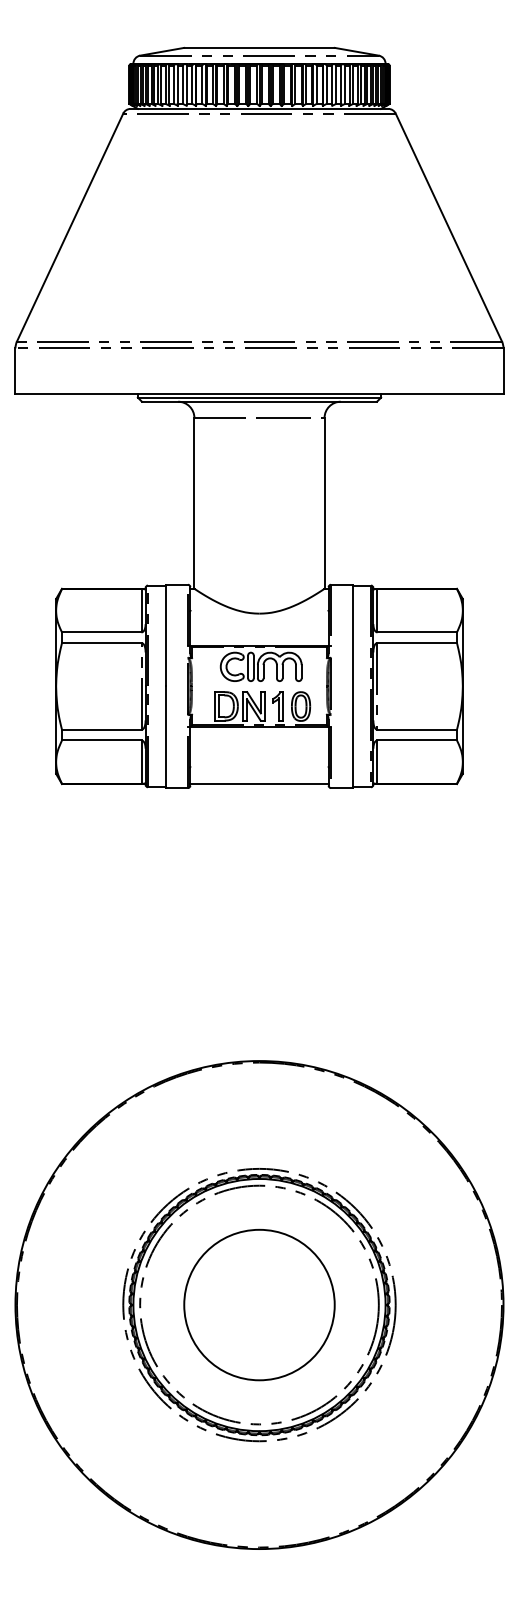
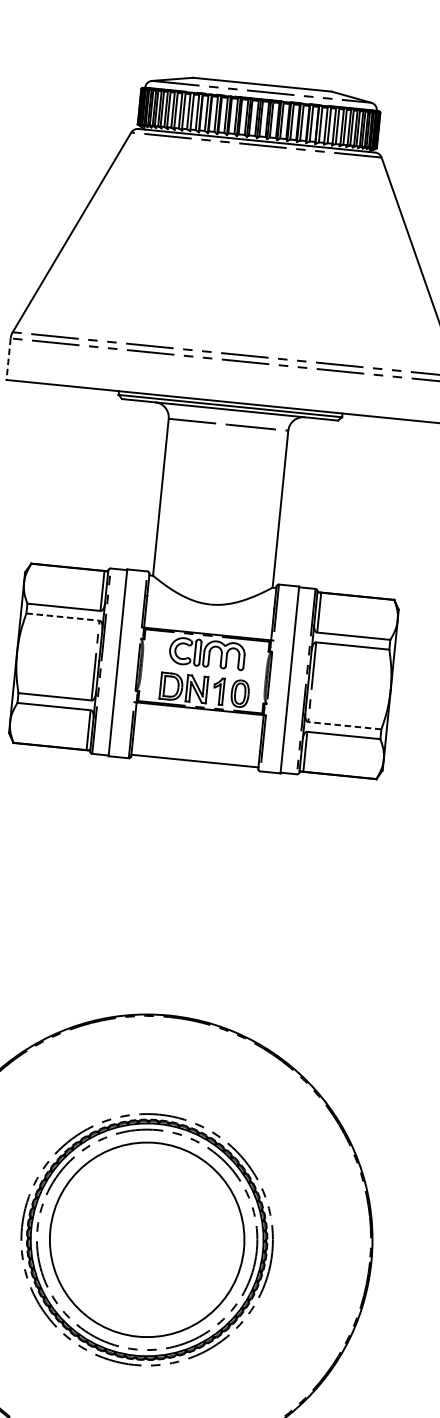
line: (15, 371) -> (8, 359), solid -> dashed
line: (101, 643) -> (62, 617), solid -> dashed
line: (417, 729) -> (345, 725), solid -> dashed
circle: (259, 1304) -> (147, 1239), size x1.4

